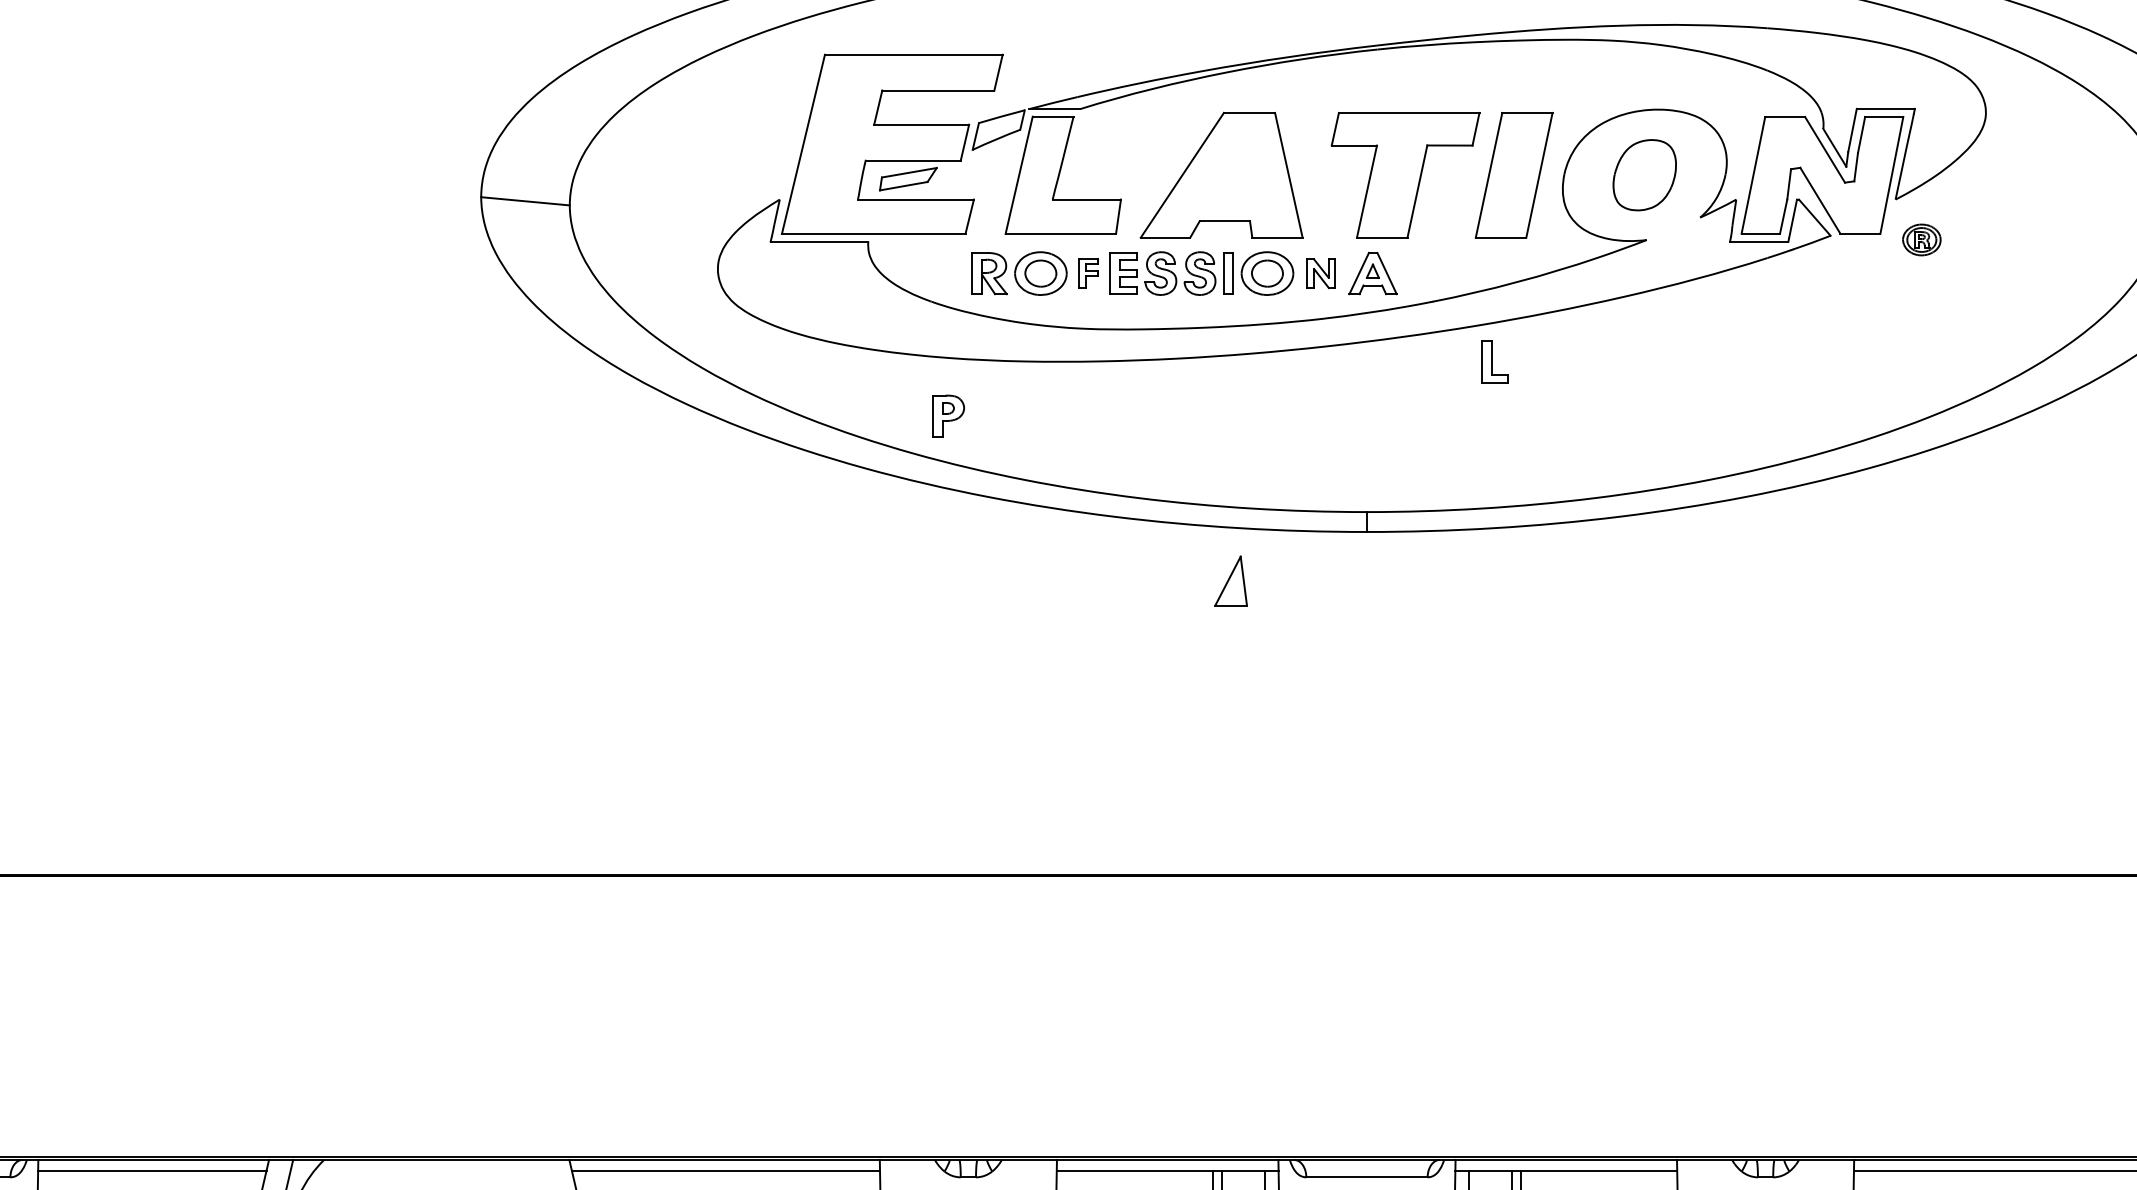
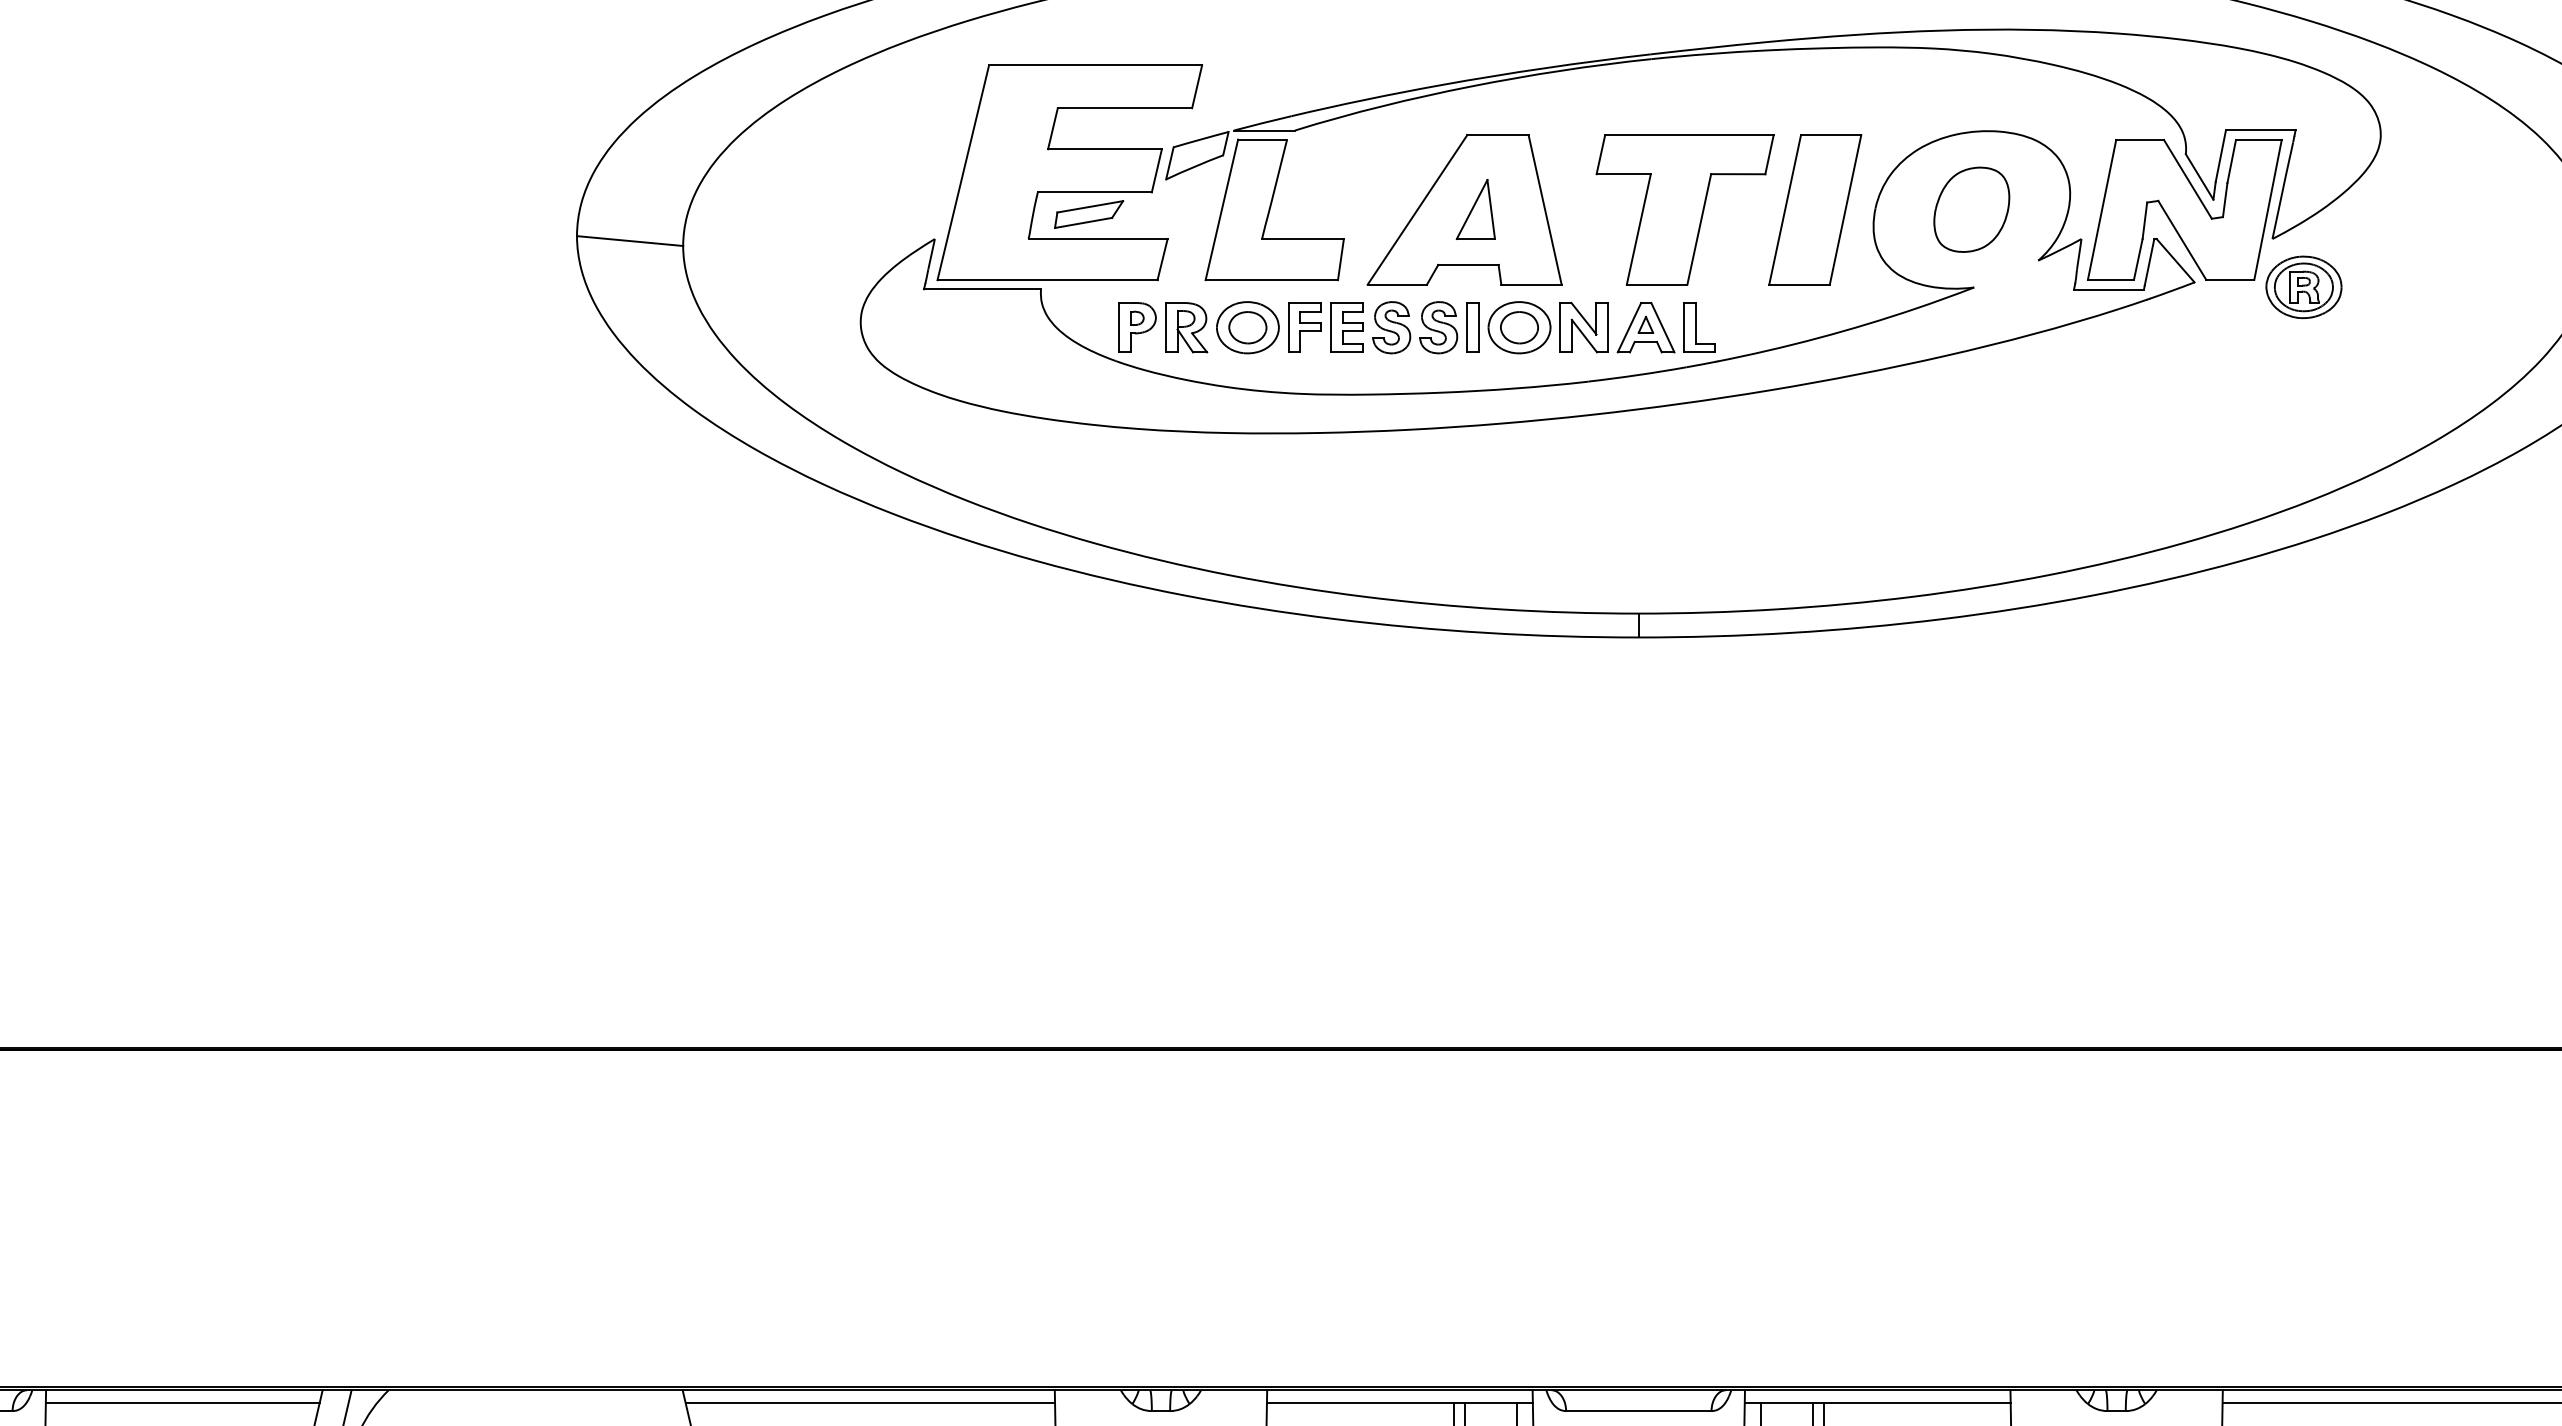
part: (1921, 240) -> (2303, 287), size x1.67
part: (1088, 273) -> (1304, 327), size x1.43
part: (1320, 273) -> (1583, 327), size x1.43
part: (1495, 361) -> (1699, 327), moved
part: (948, 416) -> (1137, 327), moved
part: (1230, 581) -> (1475, 209), moved

